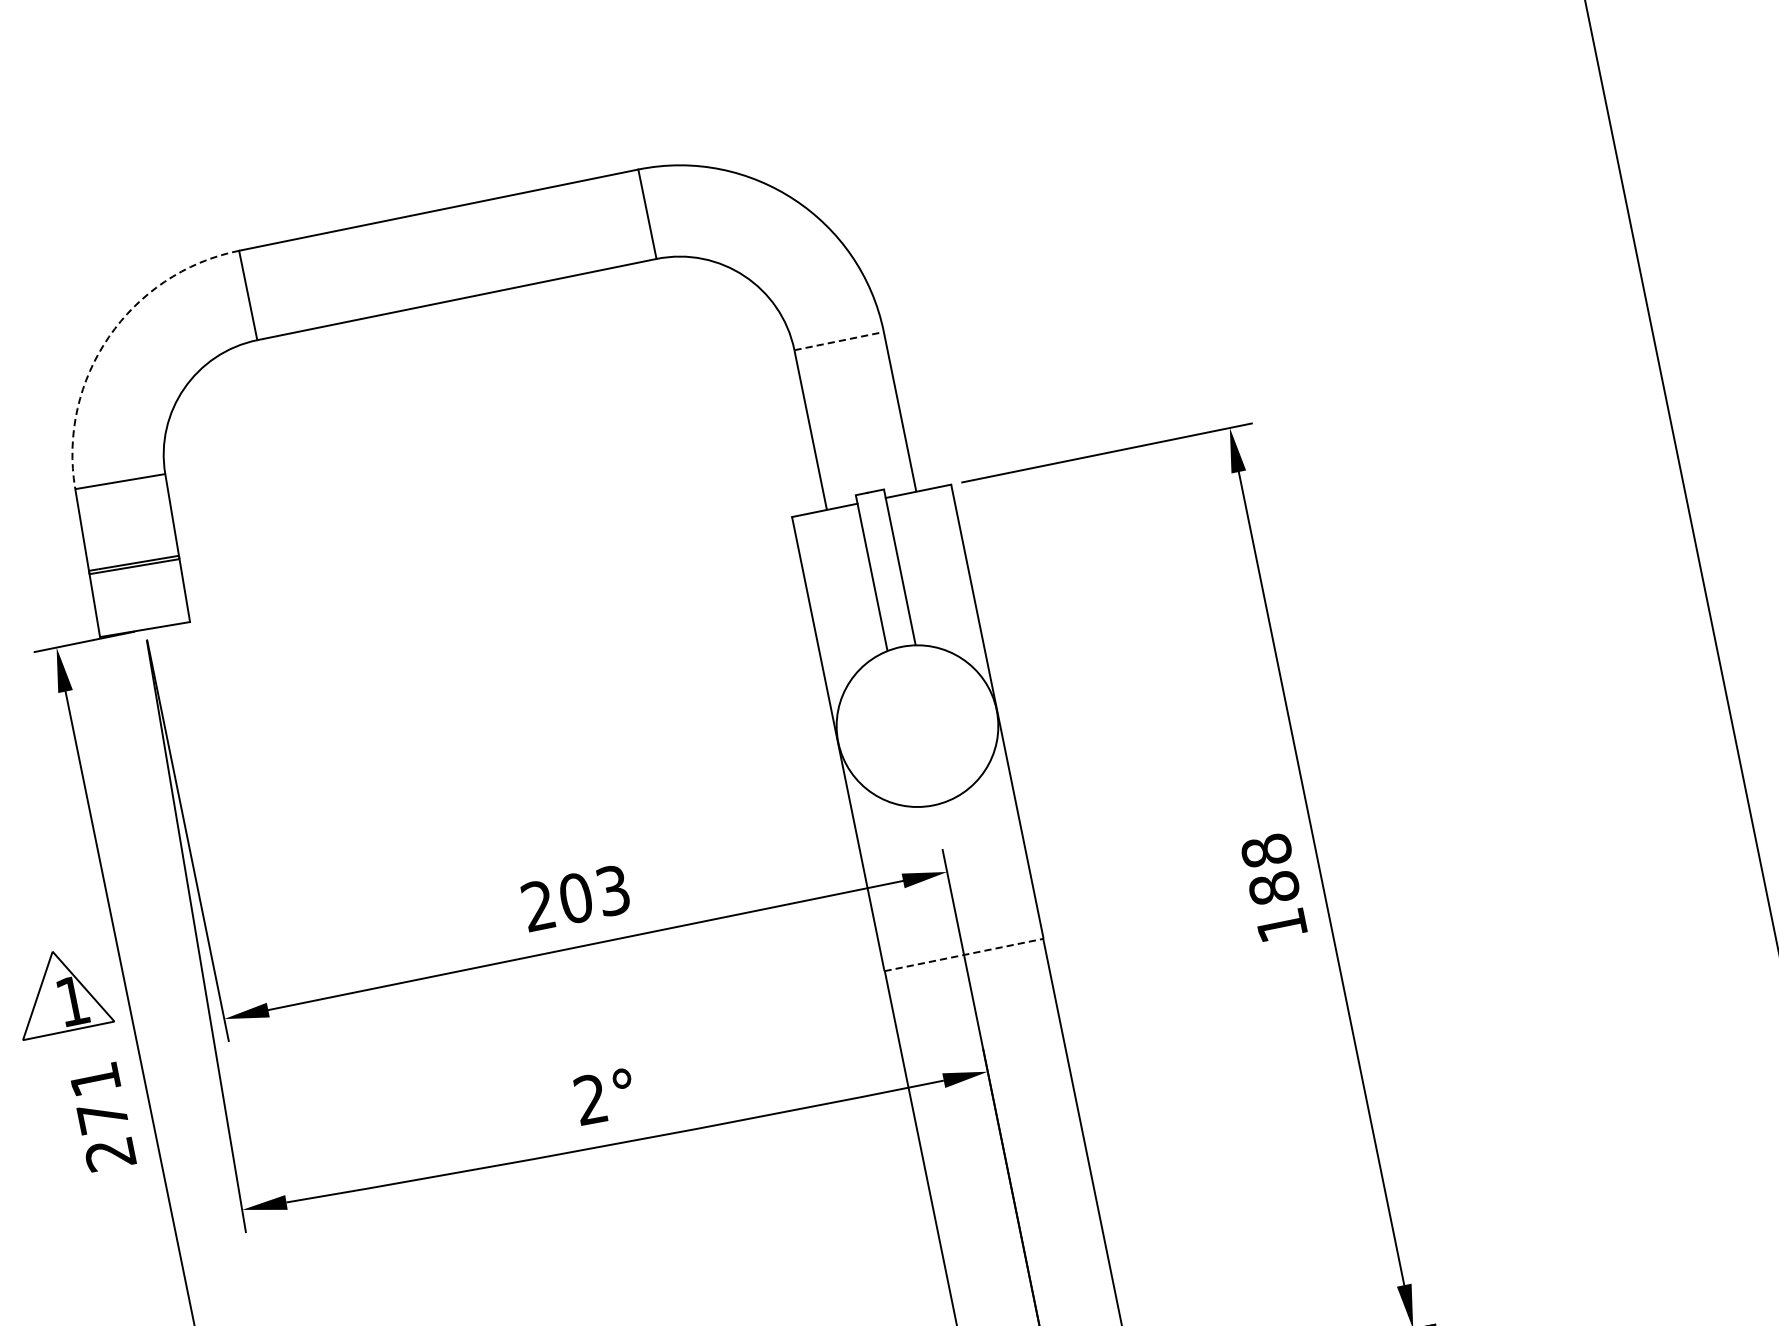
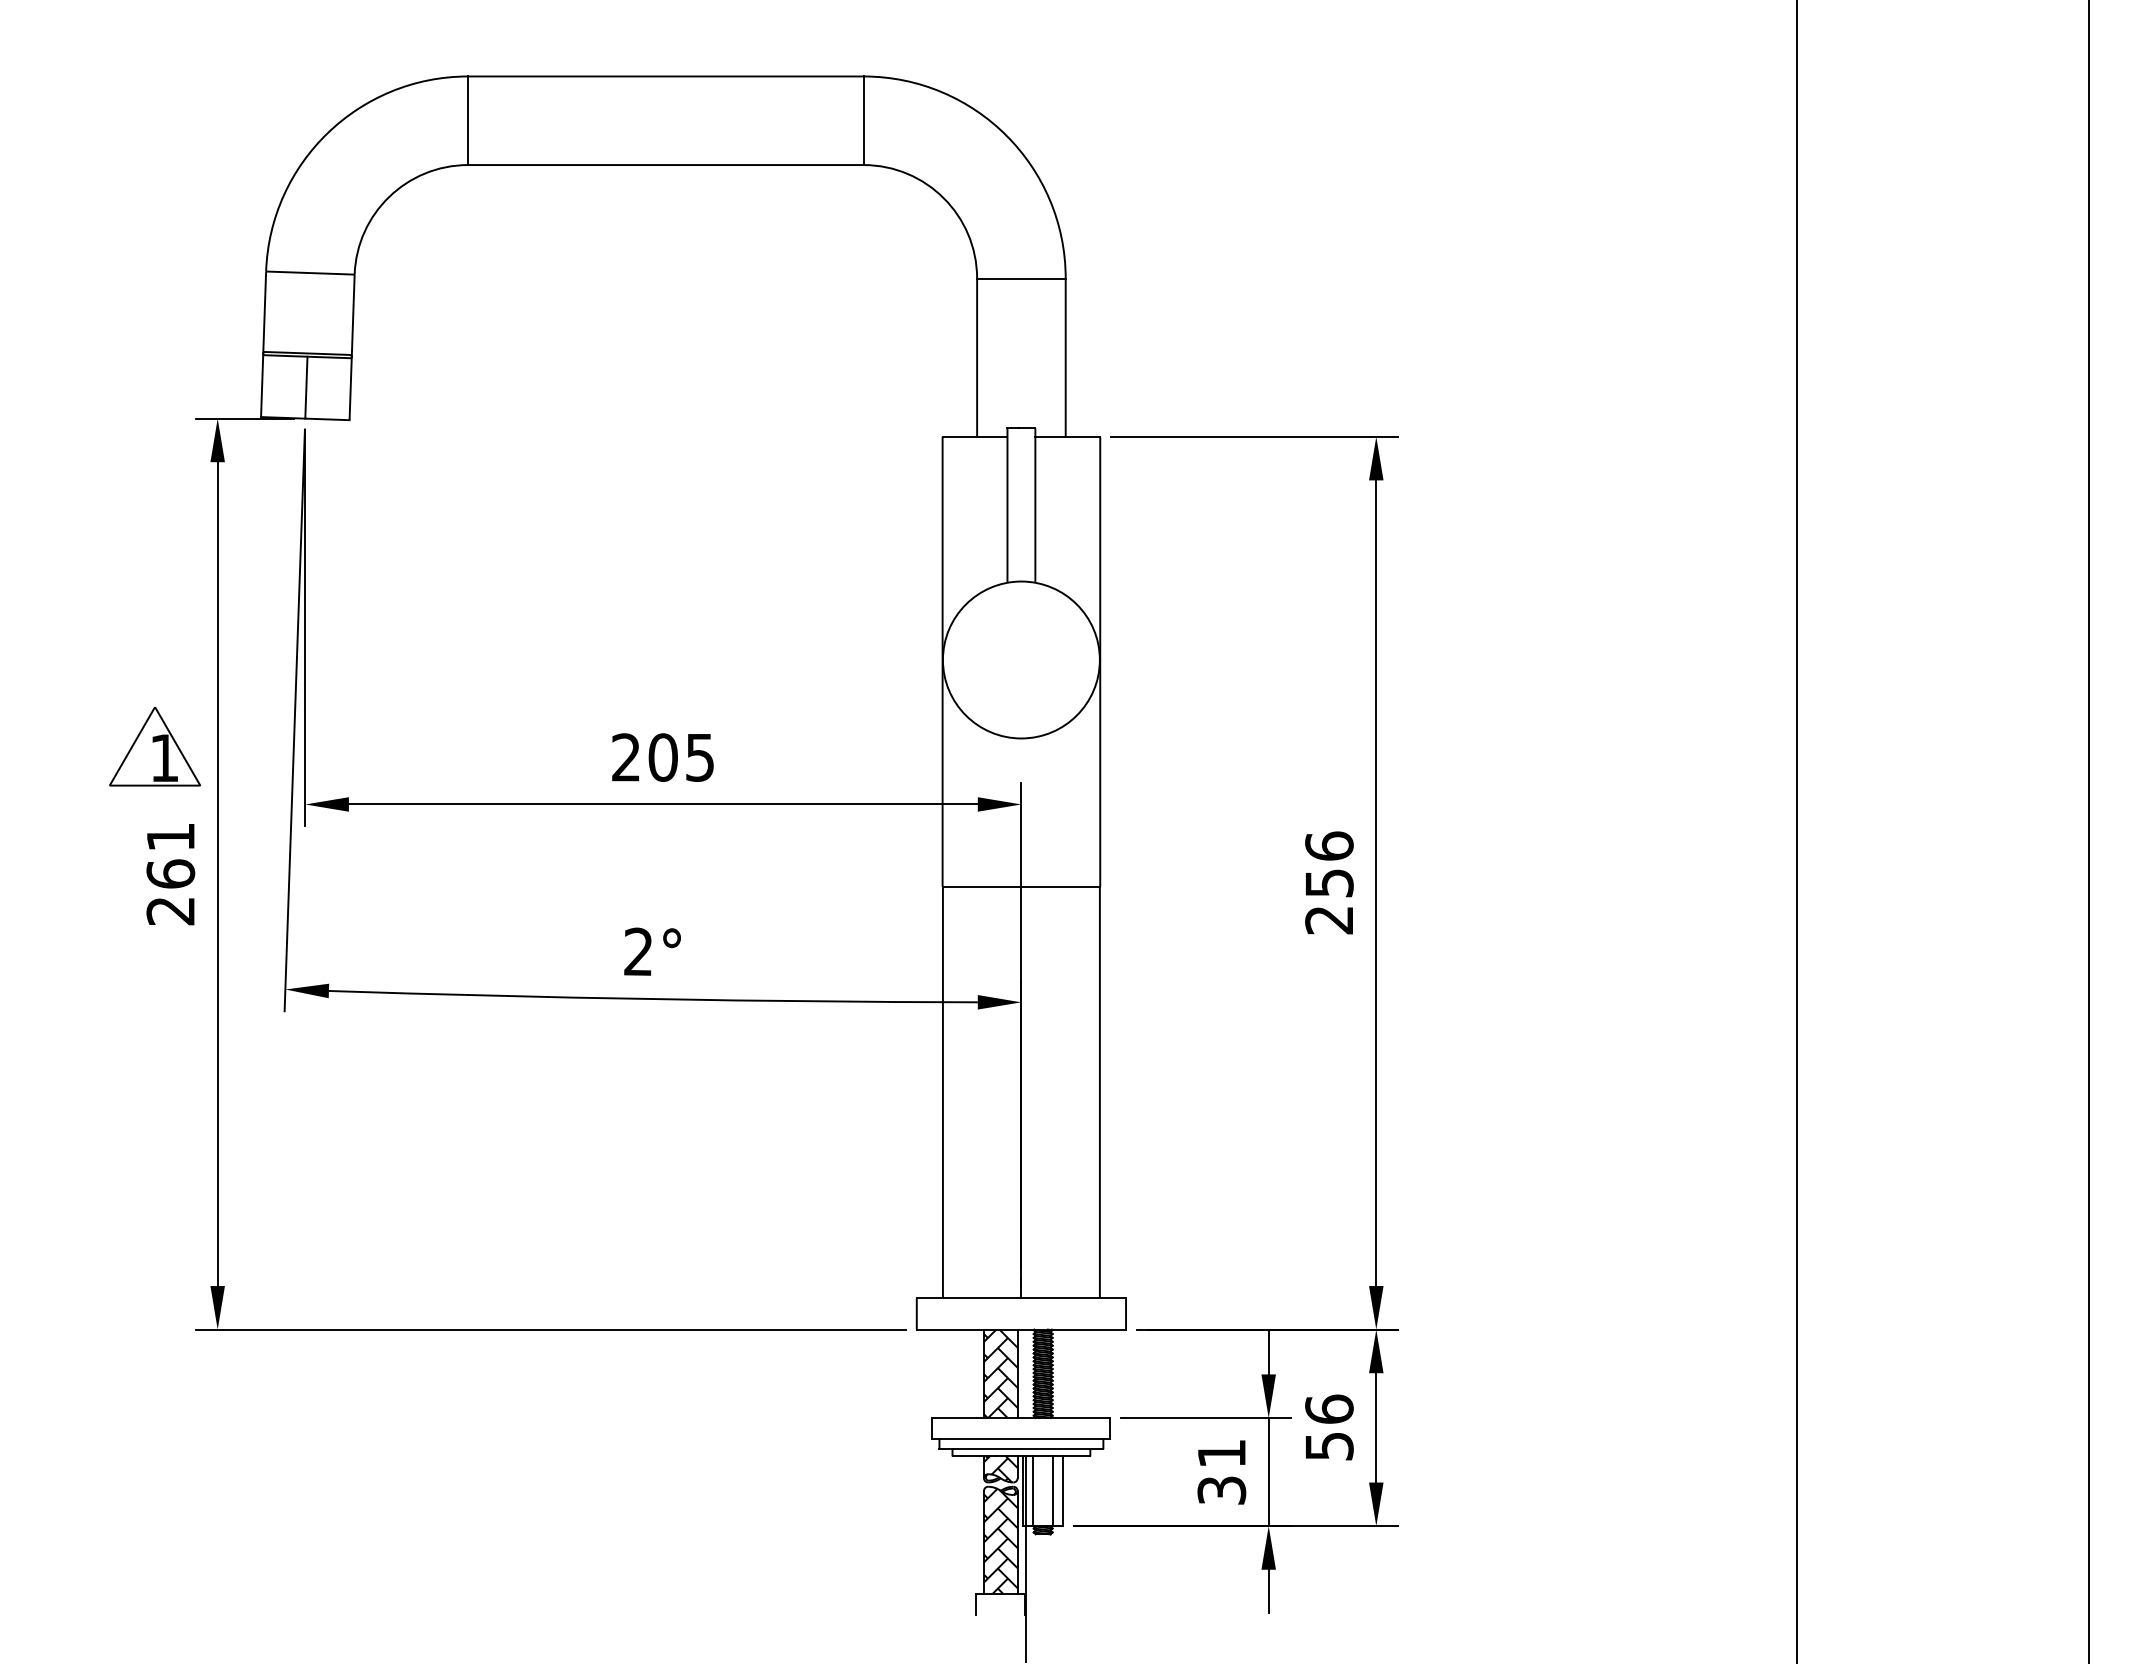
arc: (108, 337) -> (327, 133), dashed -> solid
line: (839, 341) -> (1021, 278), dashed -> solid
line: (139, 597) -> (306, 387), added
text: (1274, 887) -> (1329, 882), 188 -> 256
text: (613, 890) -> (700, 757), 203 -> 205
line: (964, 954) -> (1021, 886), dashed -> solid
text: (102, 1116) -> (170, 873), 271 -> 261

